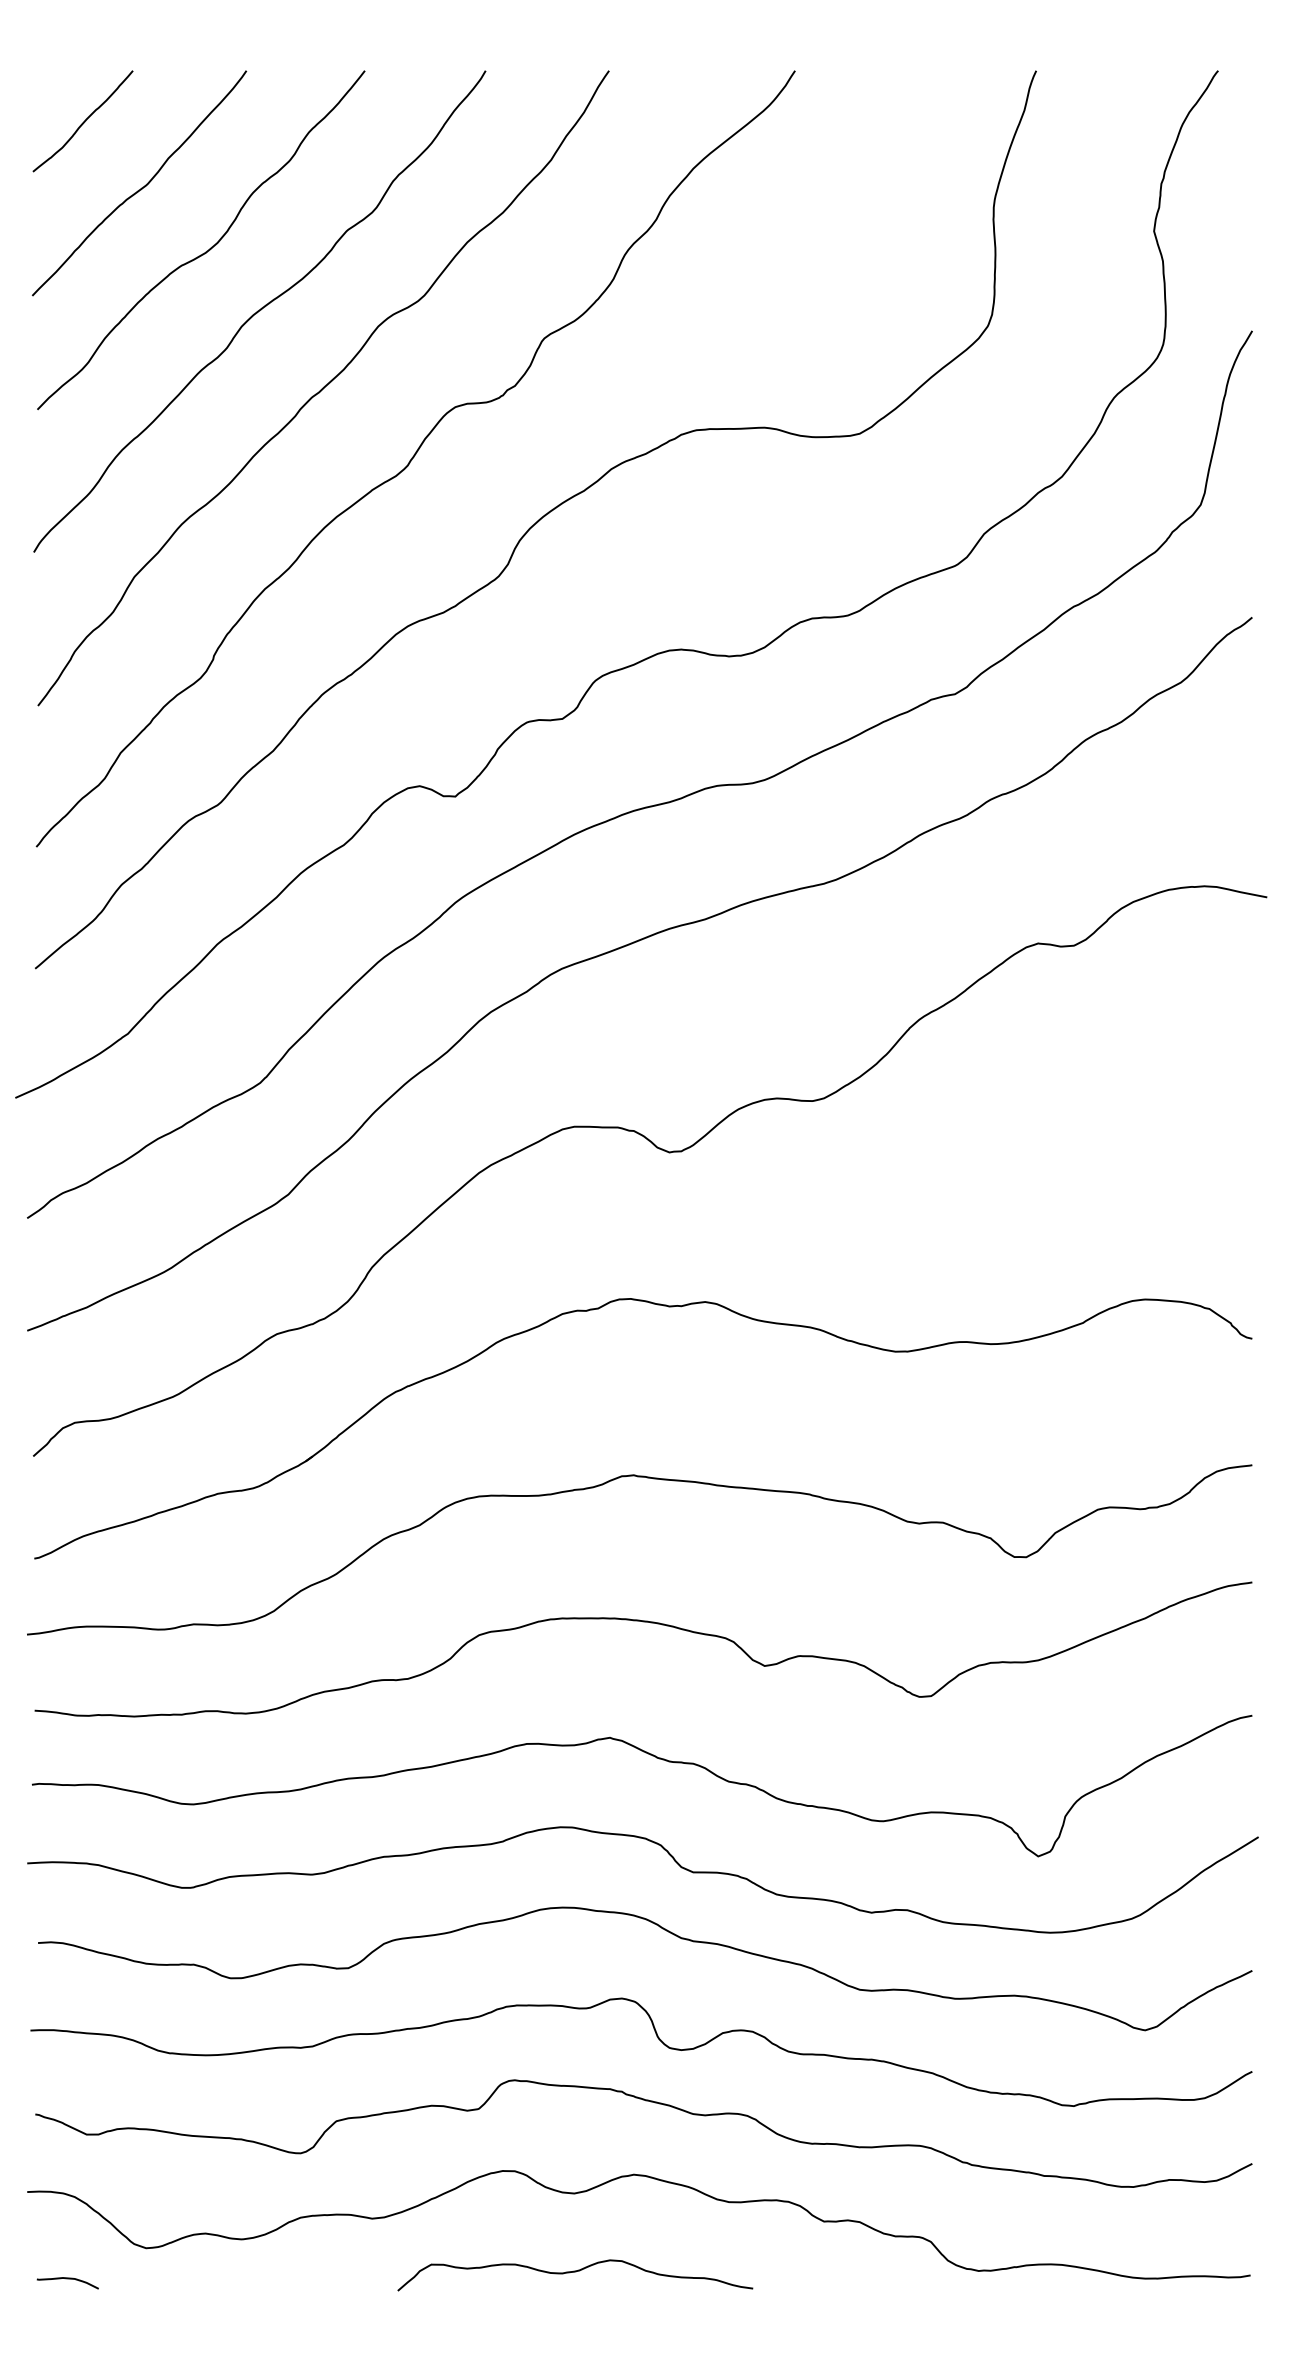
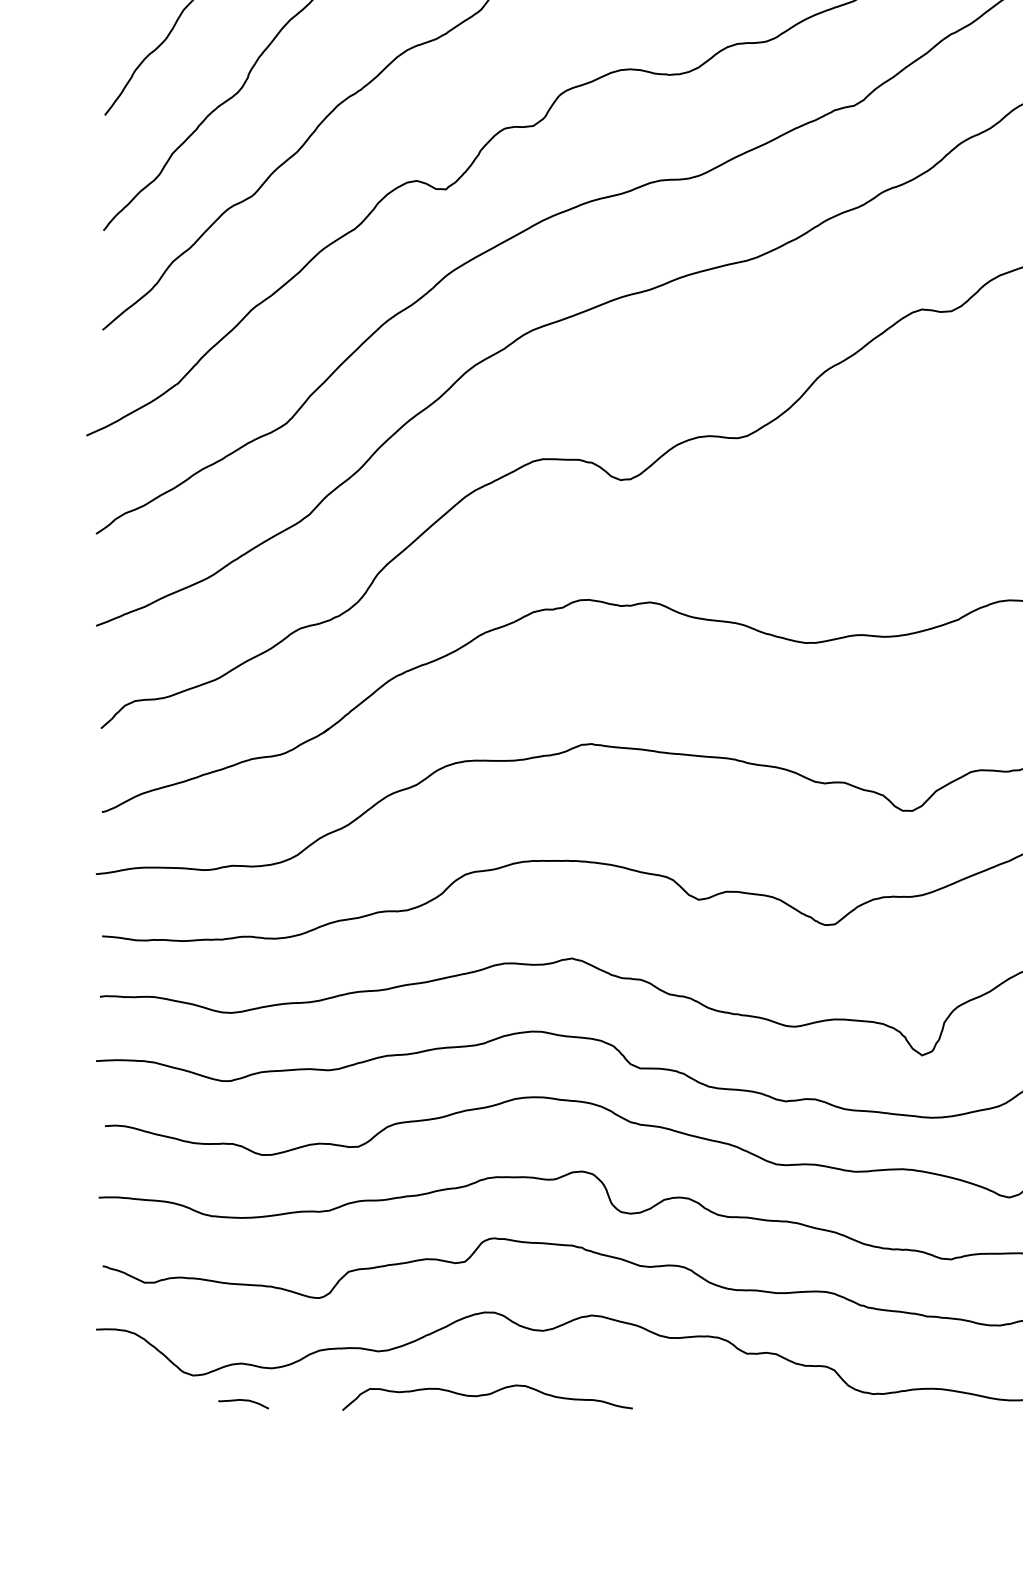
curve: (575, 2272) -> (487, 1395), moved
curve: (67, 2279) -> (243, 1401), moved

